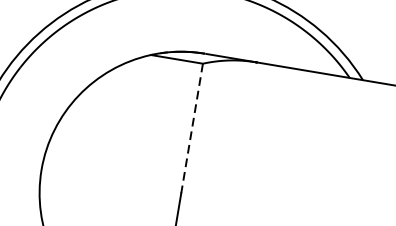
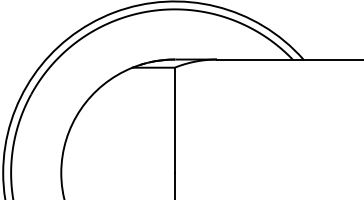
line: (191, 128) -> (174, 120), dashed -> solid

